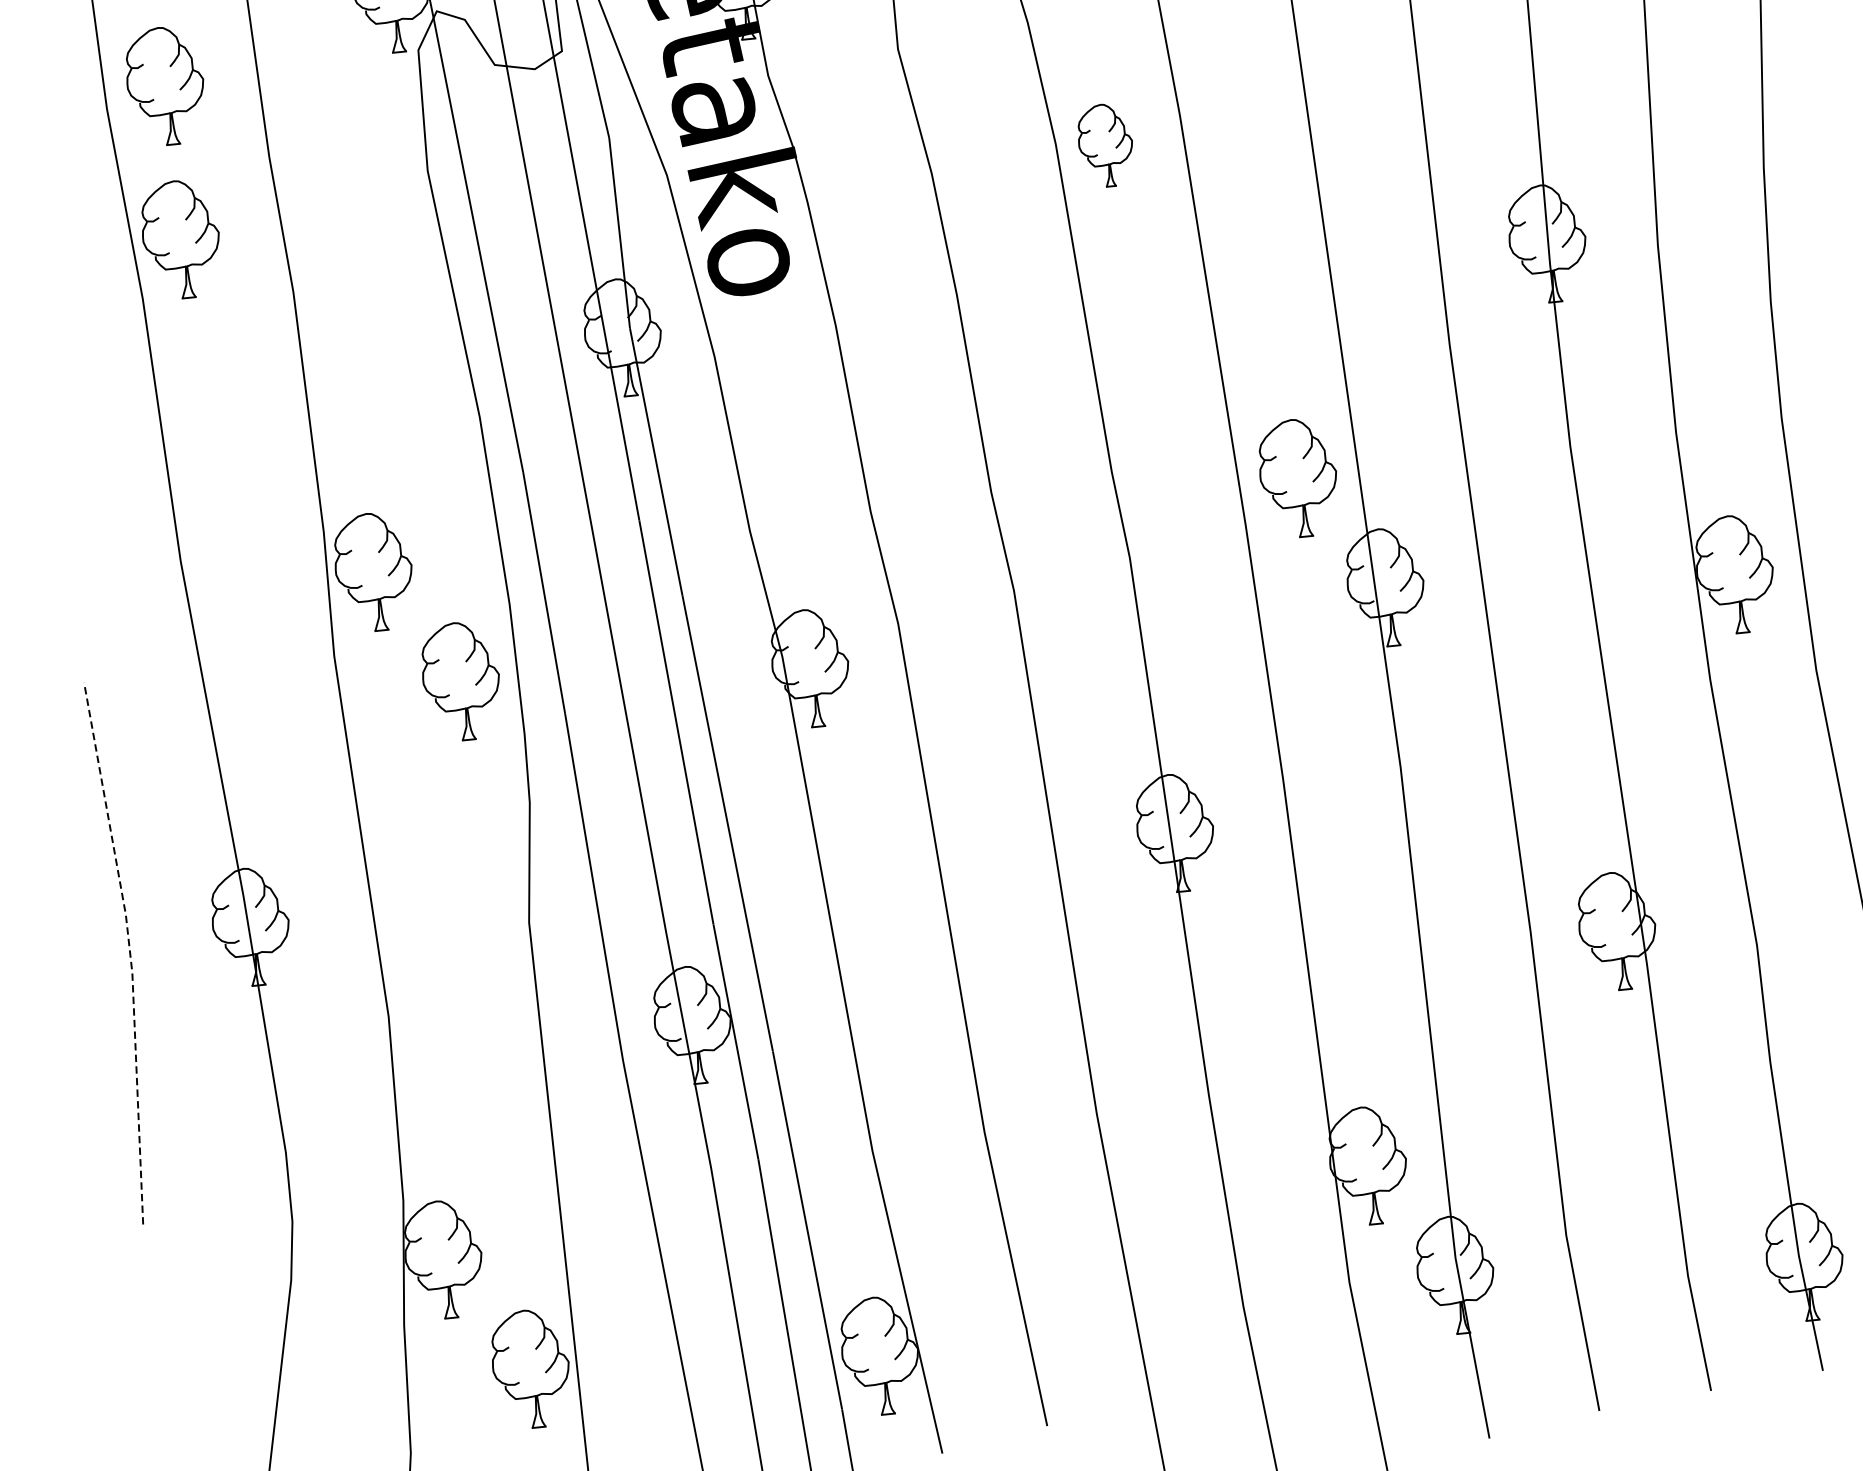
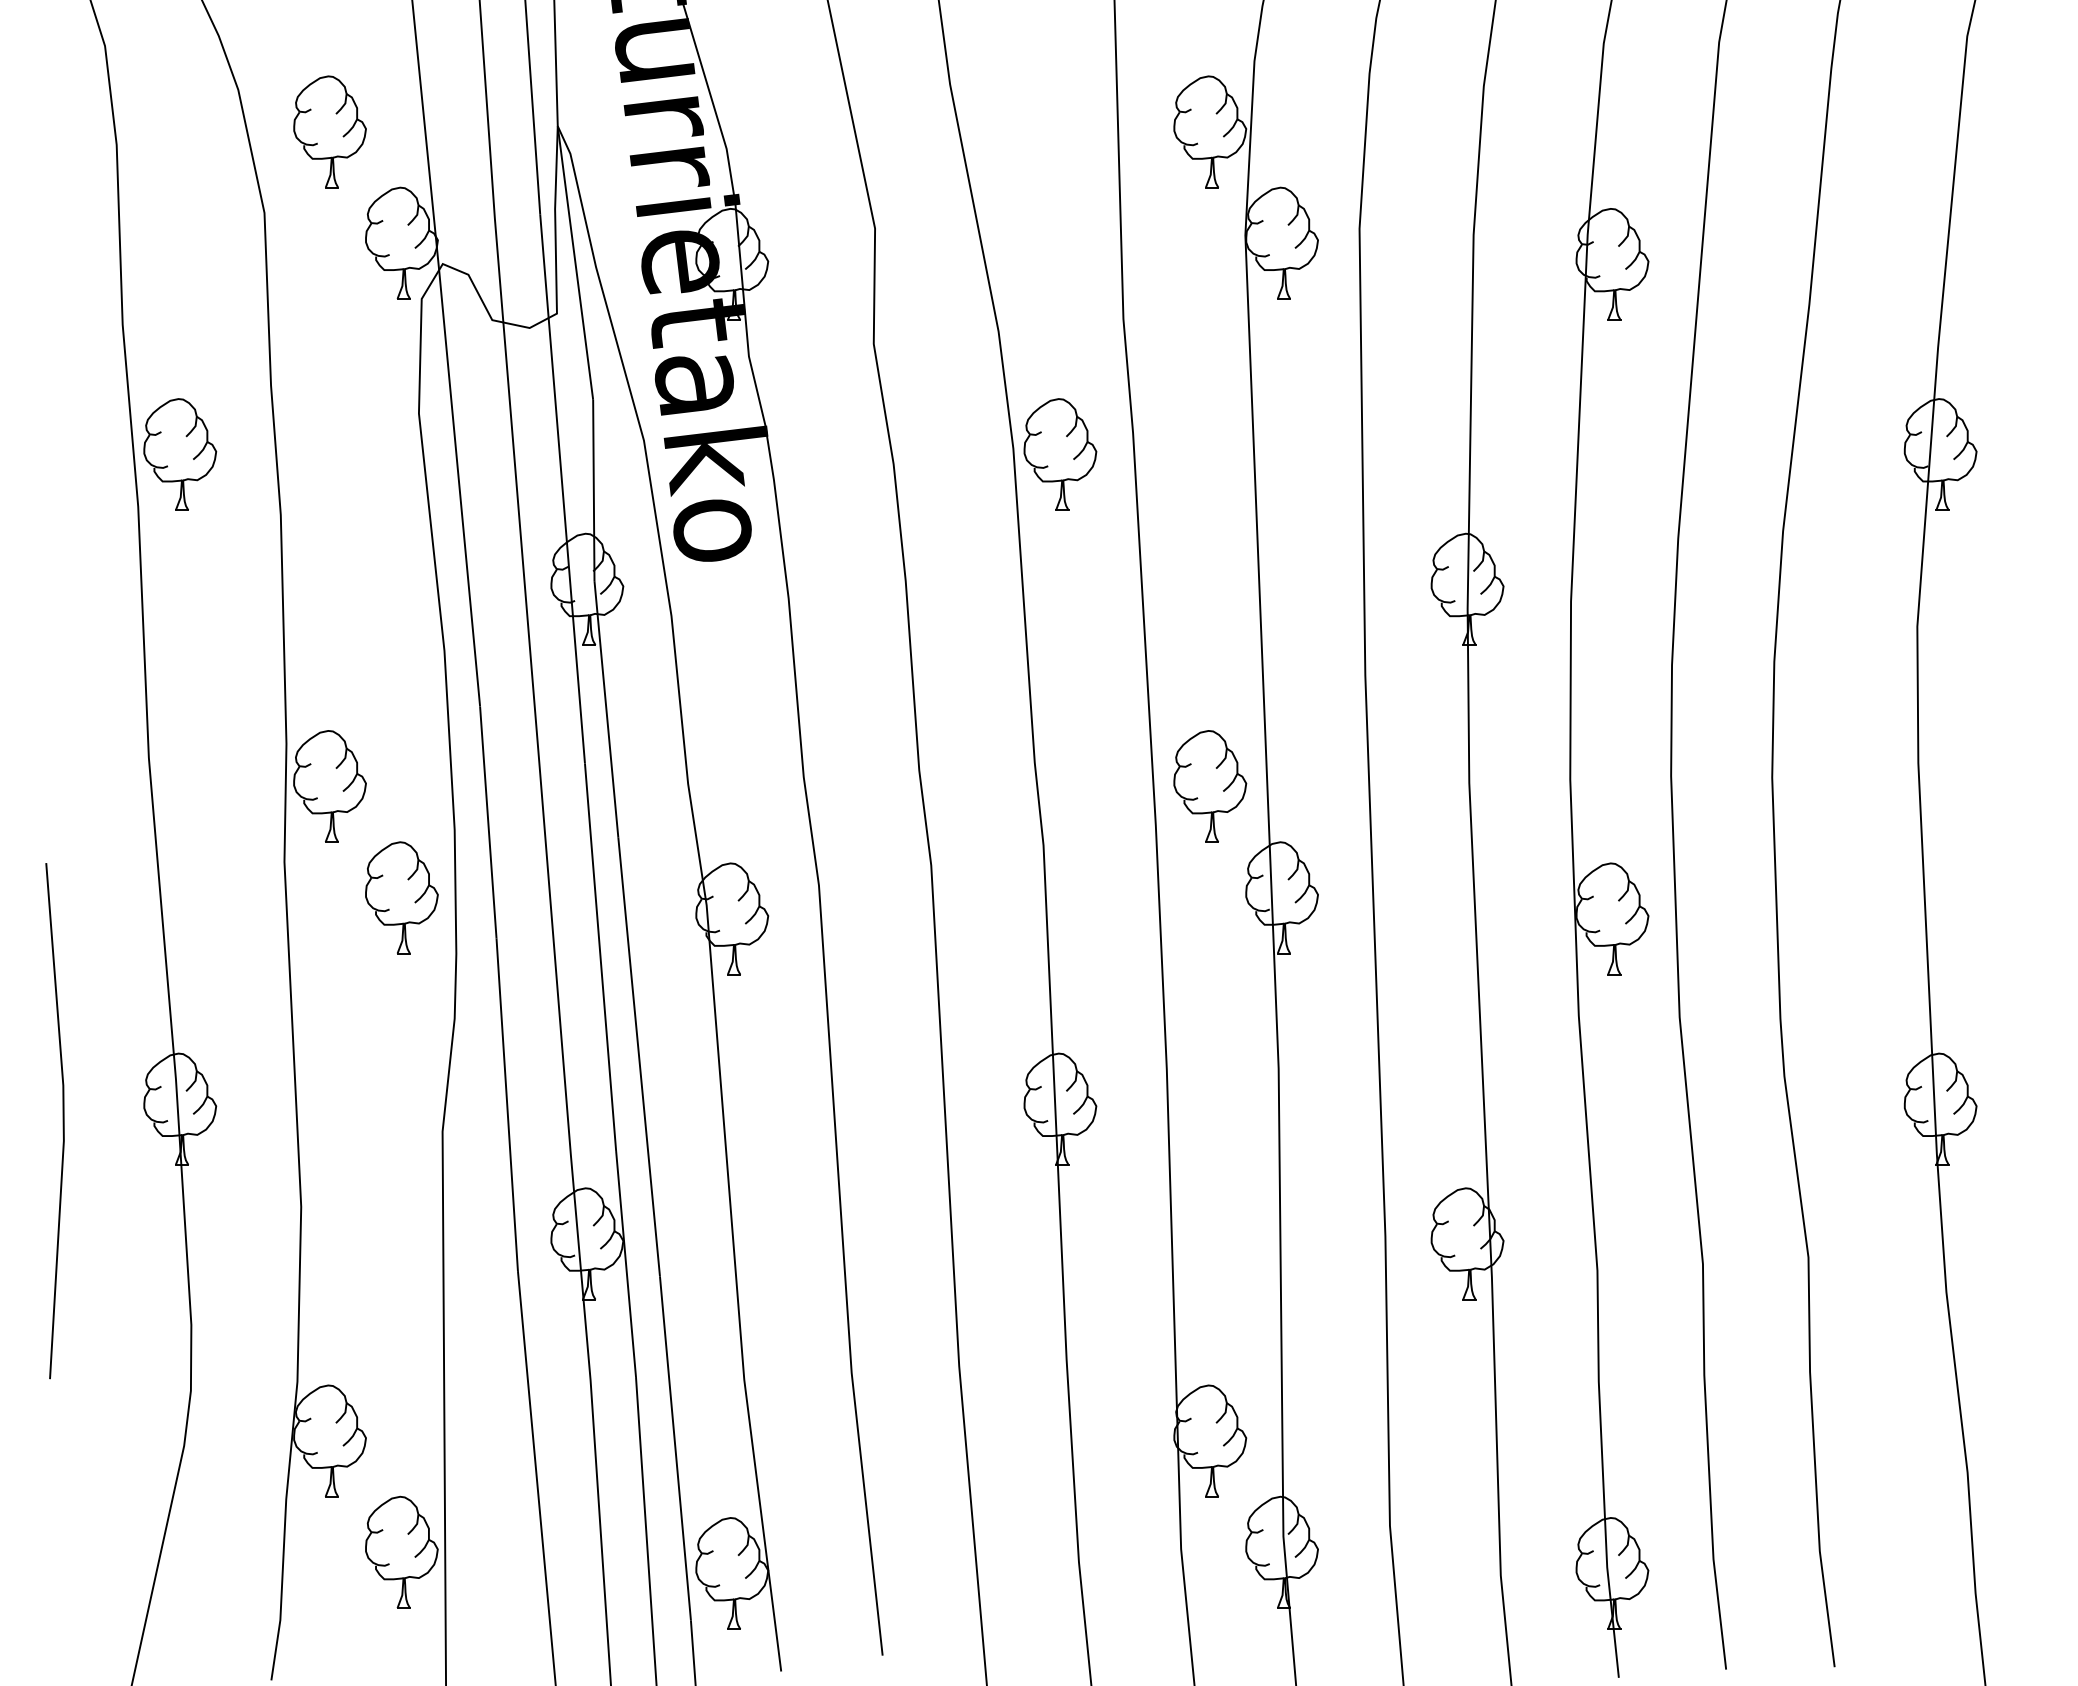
part: (166, 85) -> (180, 308), removed
part: (1105, 145) -> (1060, 454), size x1.43
line: (129, 951) -> (63, 1120), dashed -> solid

